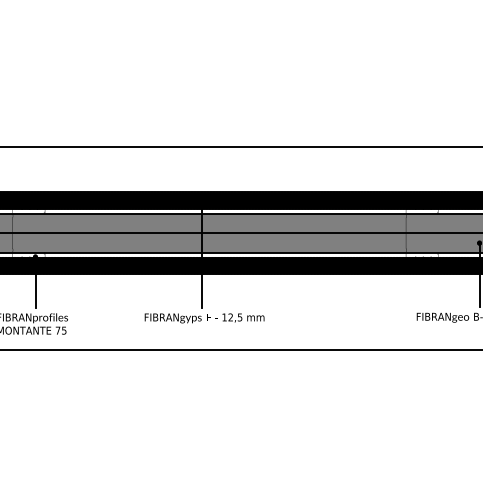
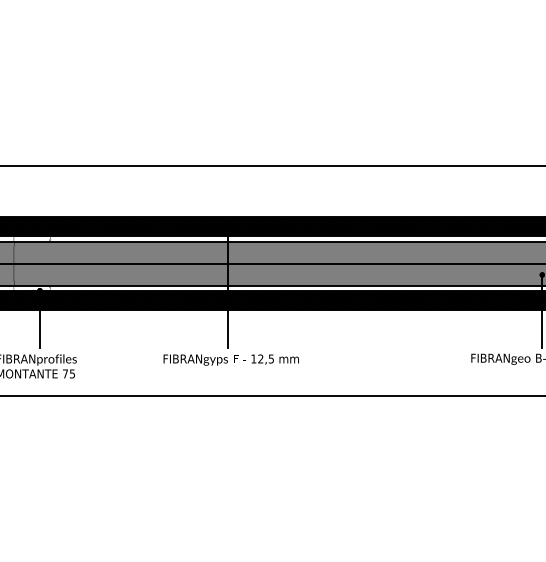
fill: (421, 232) -> (476, 262), removed

